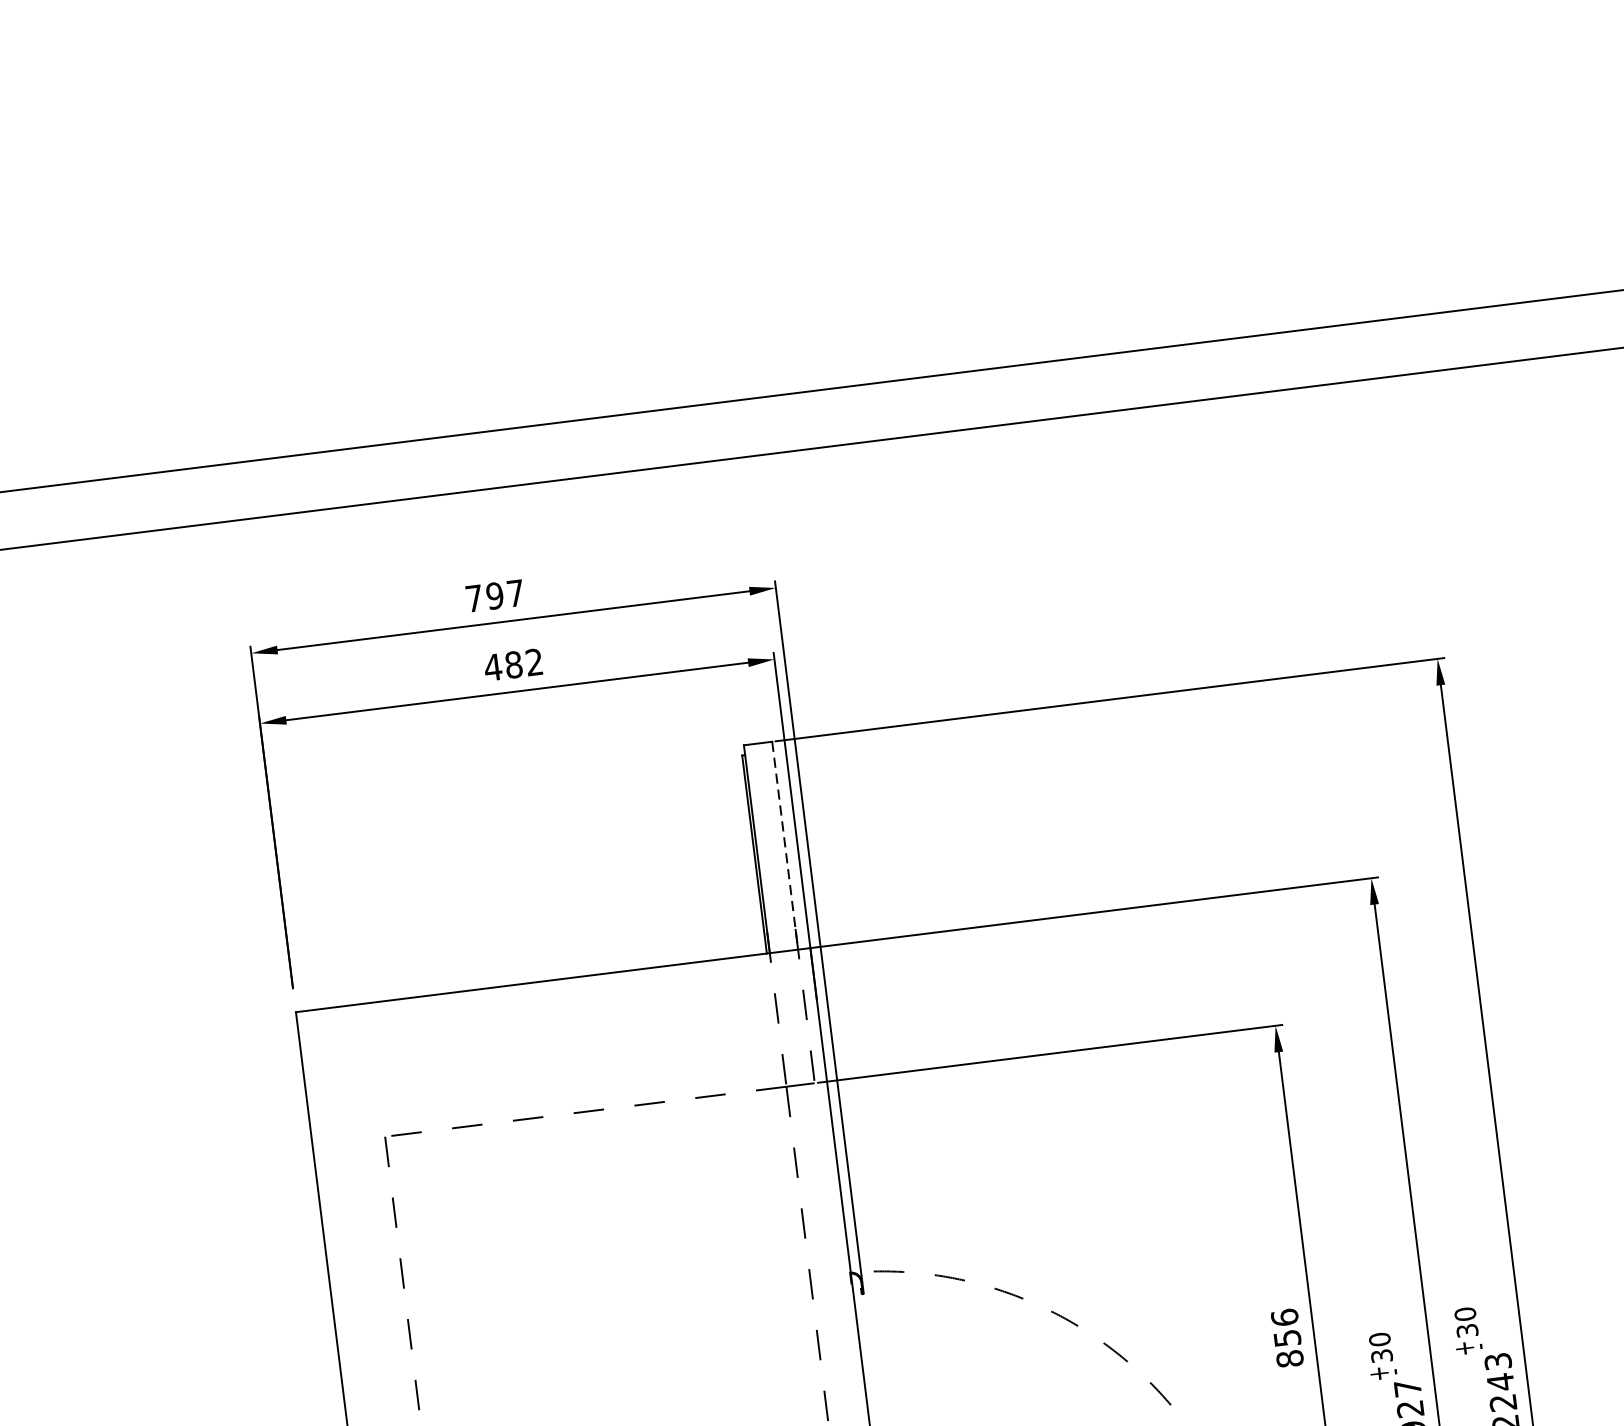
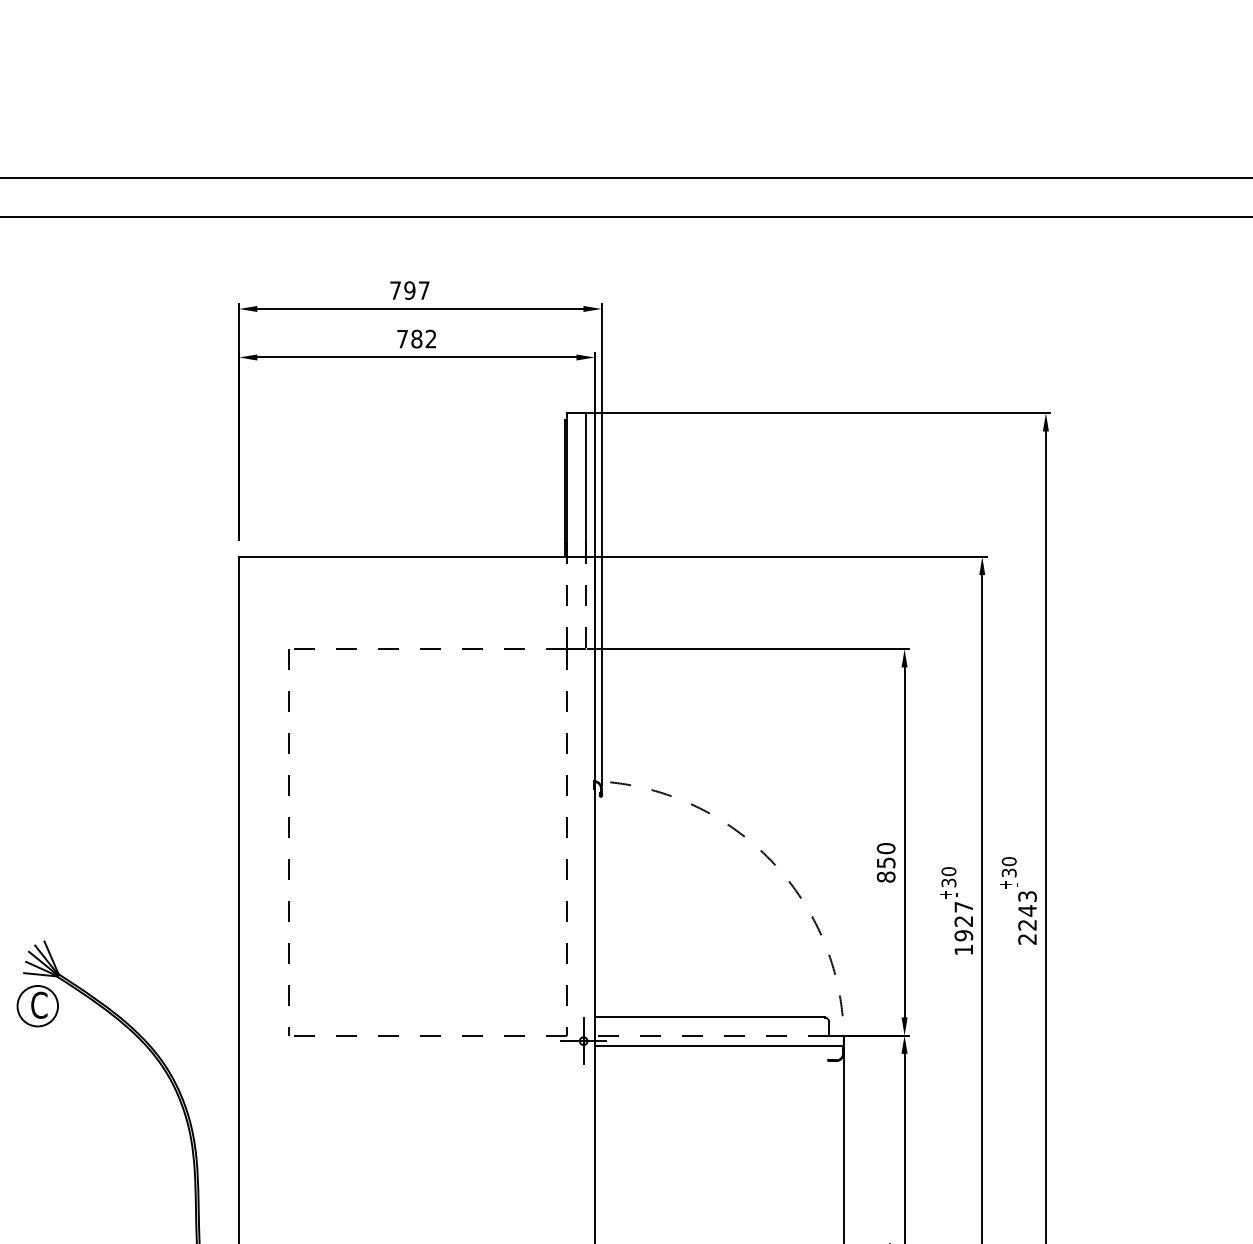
text: (493, 668) -> (402, 339), 482 -> 782
line: (785, 846) -> (586, 485), dashed -> solid
text: (1283, 1317) -> (885, 848), 856 -> 850

